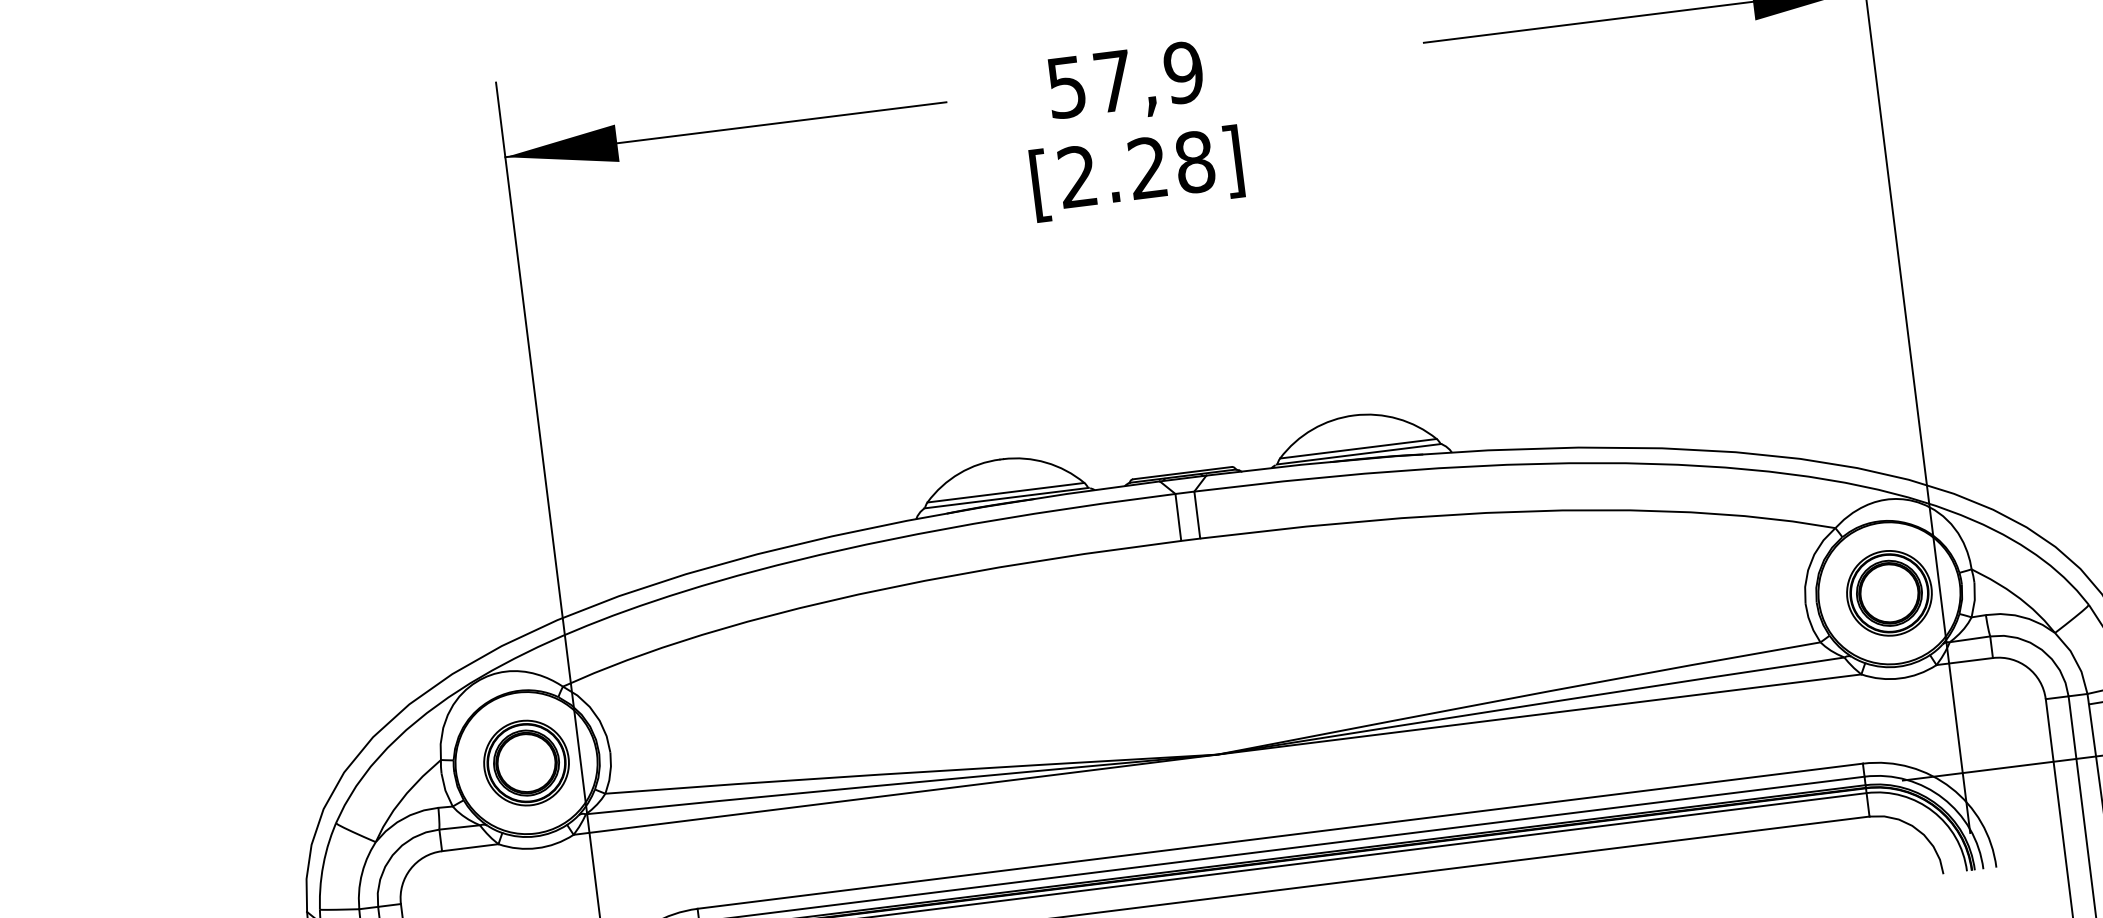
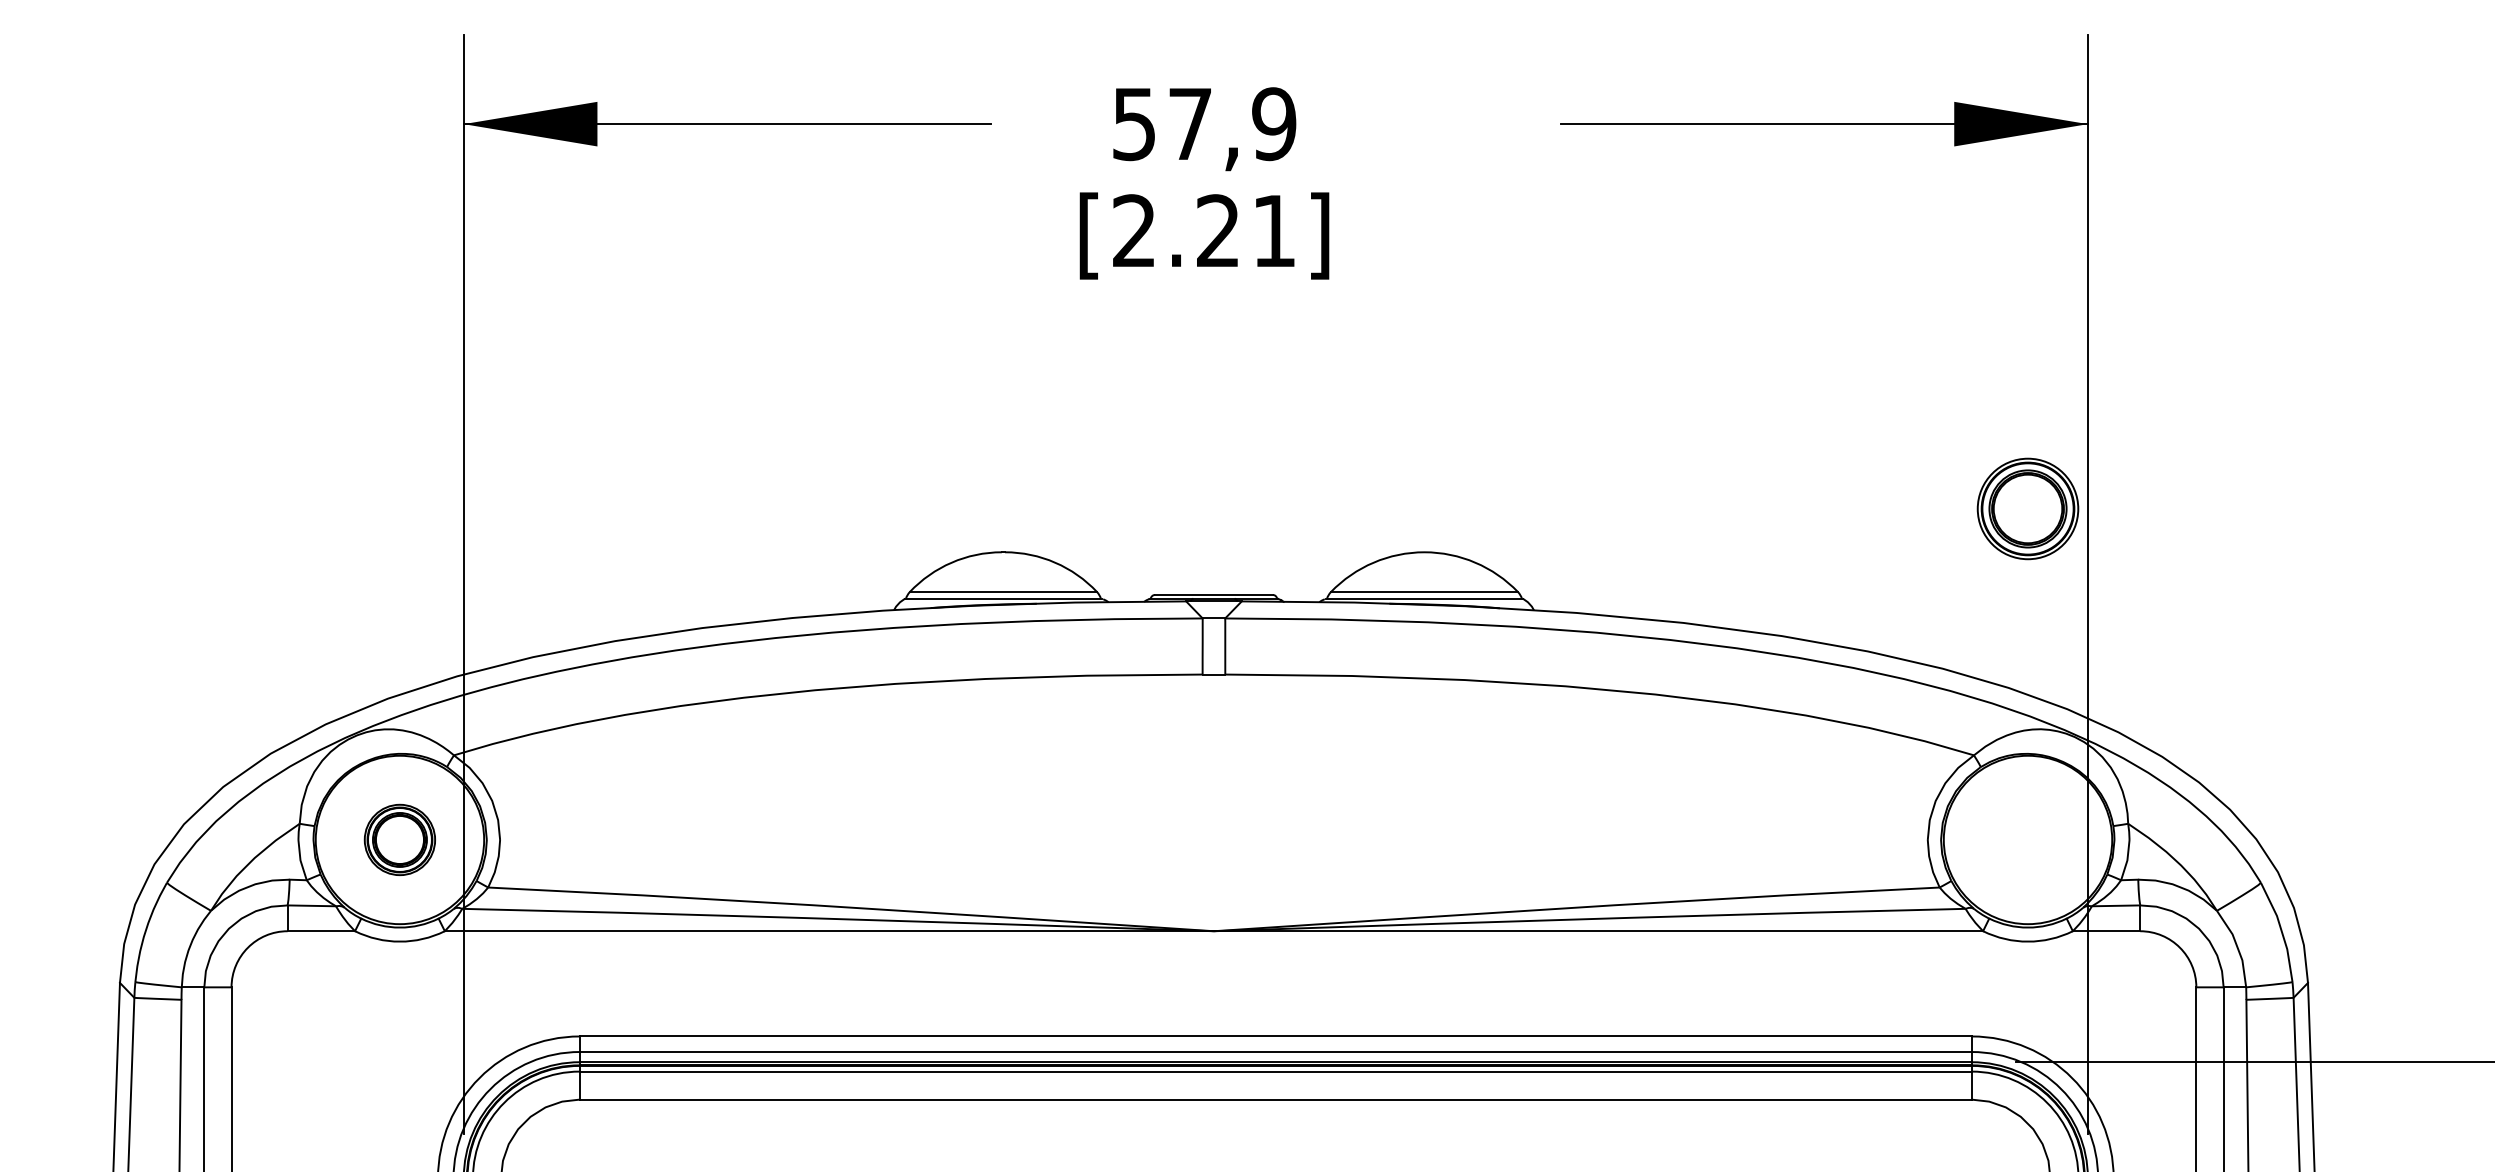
text: (1195, 162) -> (1274, 231), [2.28] -> [2.21]
part: (1888, 593) -> (2027, 508), moved
part: (526, 762) -> (399, 839), size x0.7

